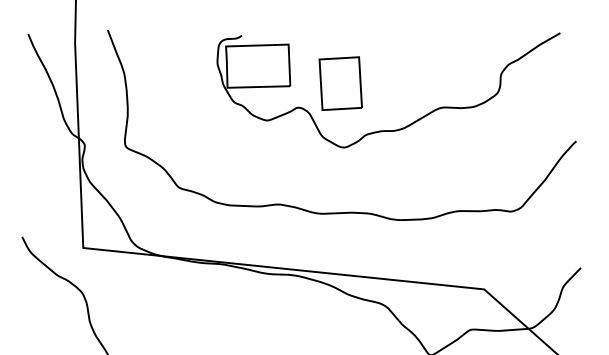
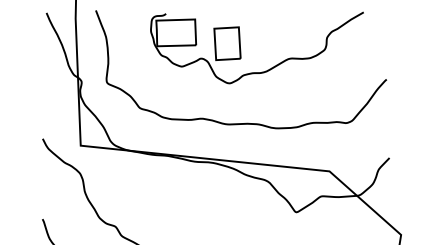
part: (363, 92) -> (241, 49), moved

